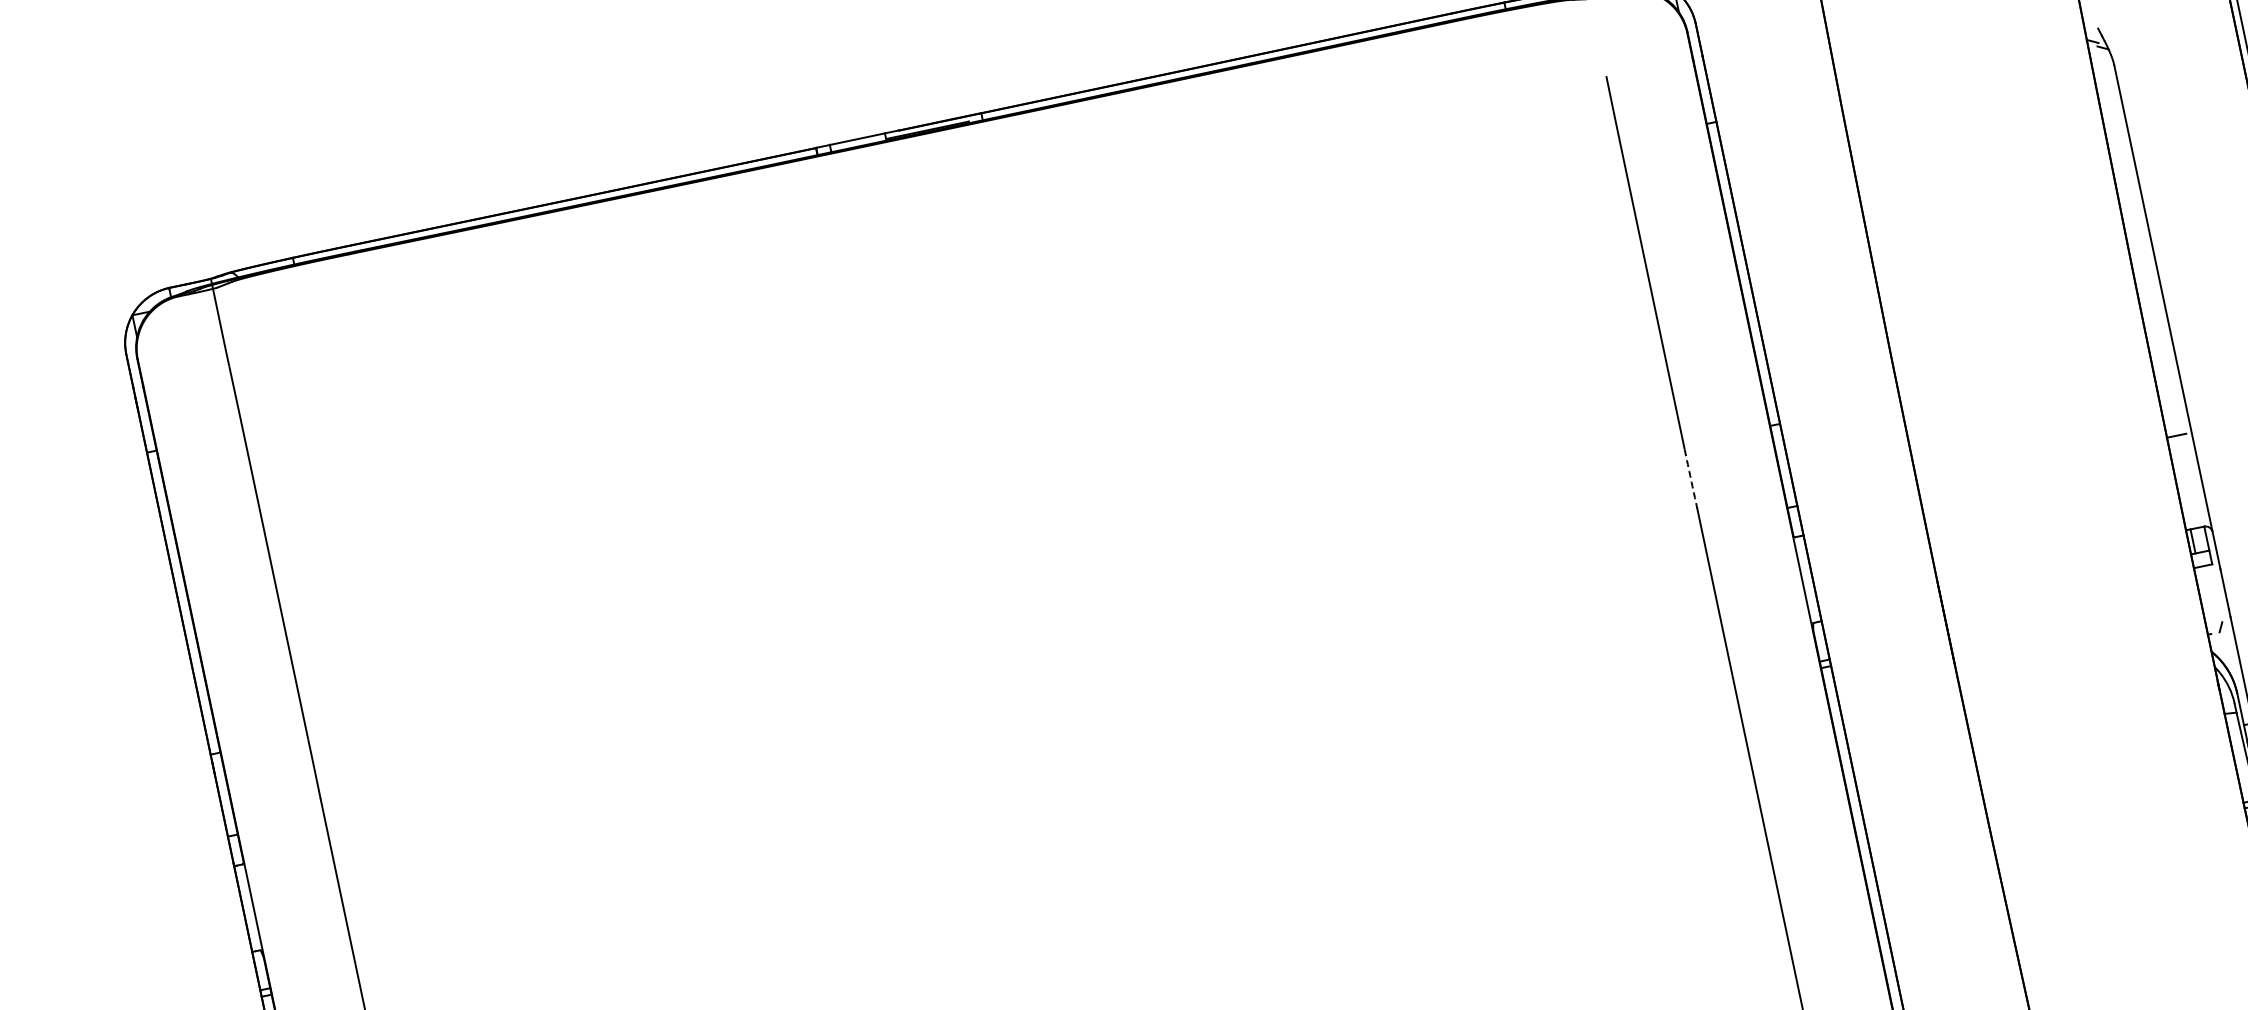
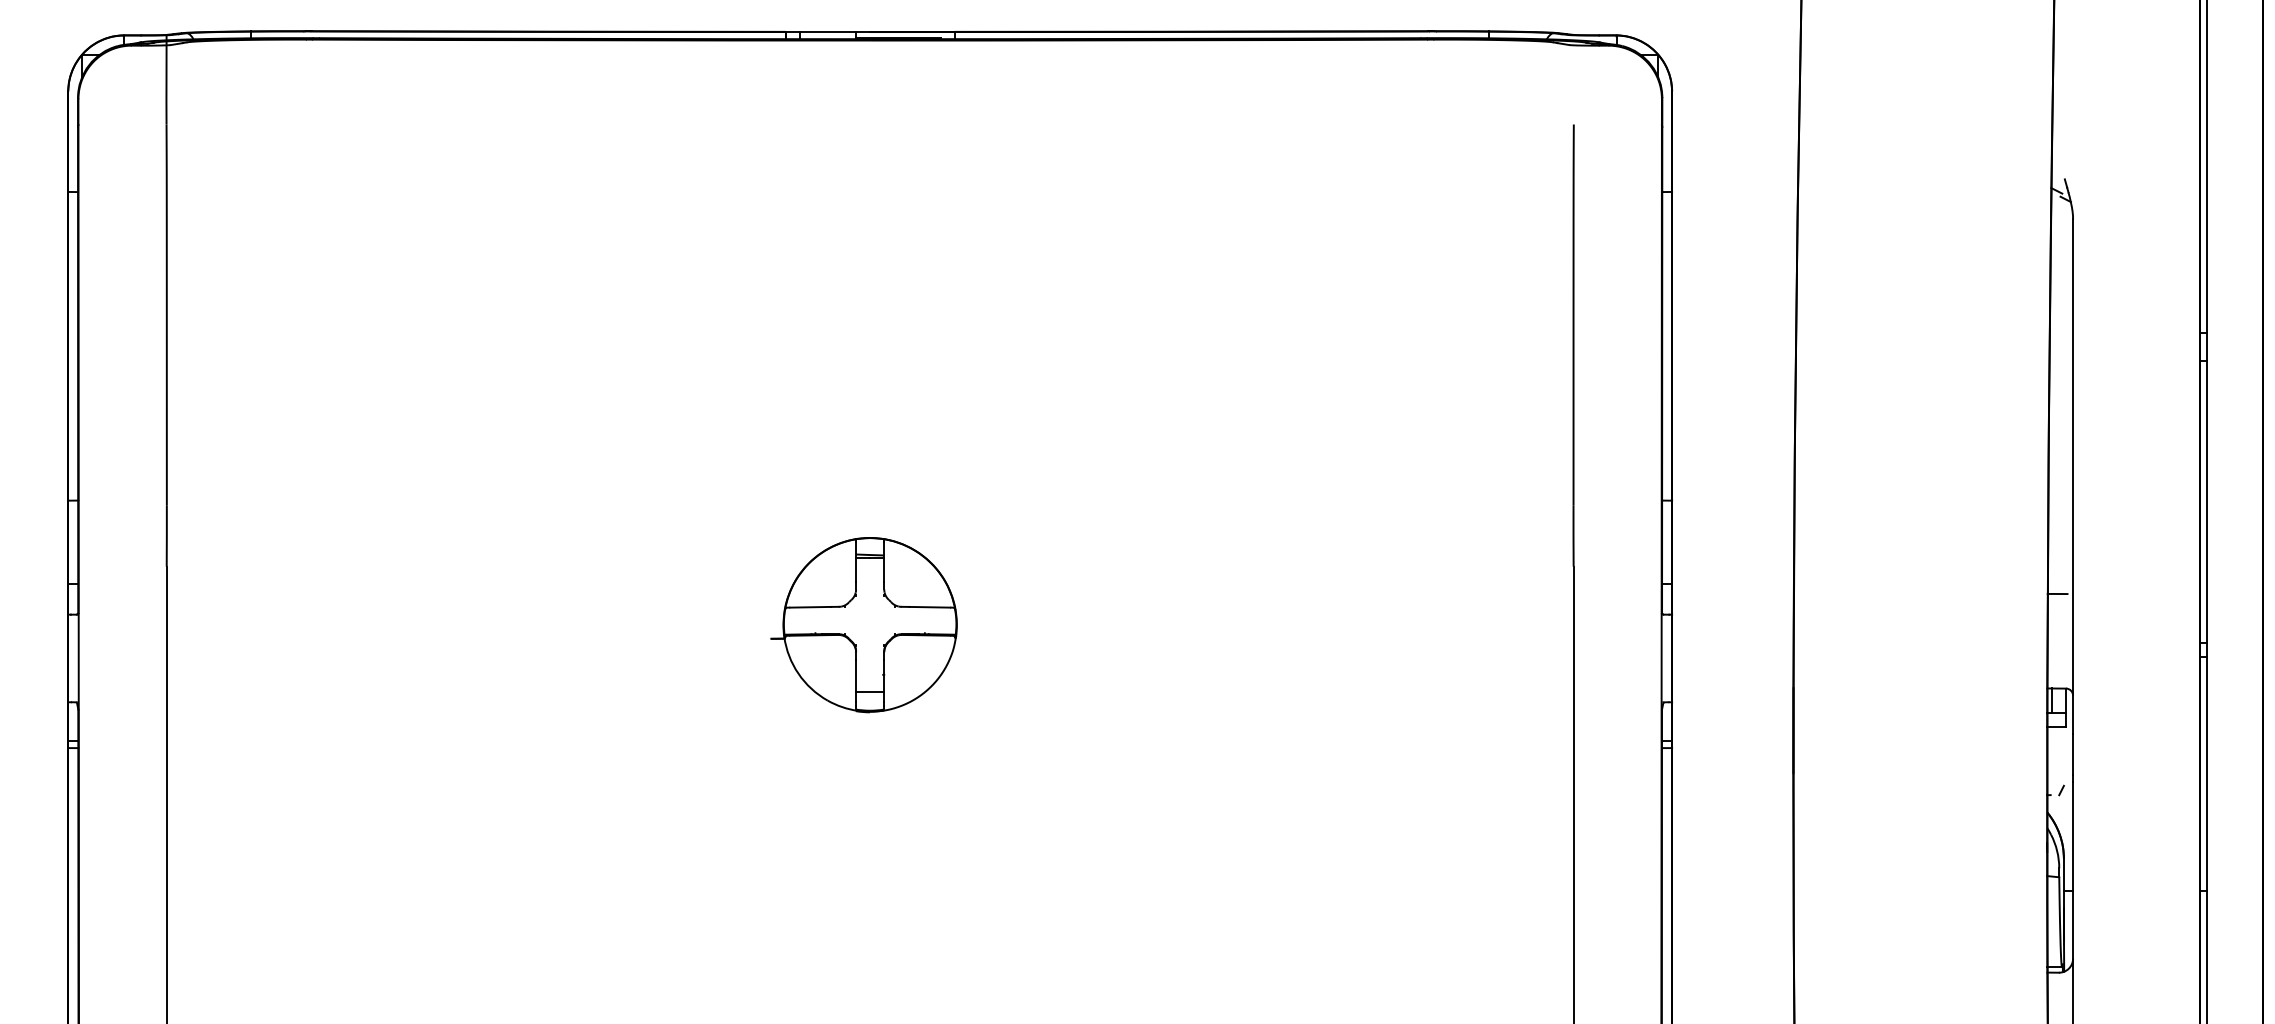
arc: (1690, 479) -> (1573, 536), dashed -> solid
part: (1014, 712) -> (863, 625), added

